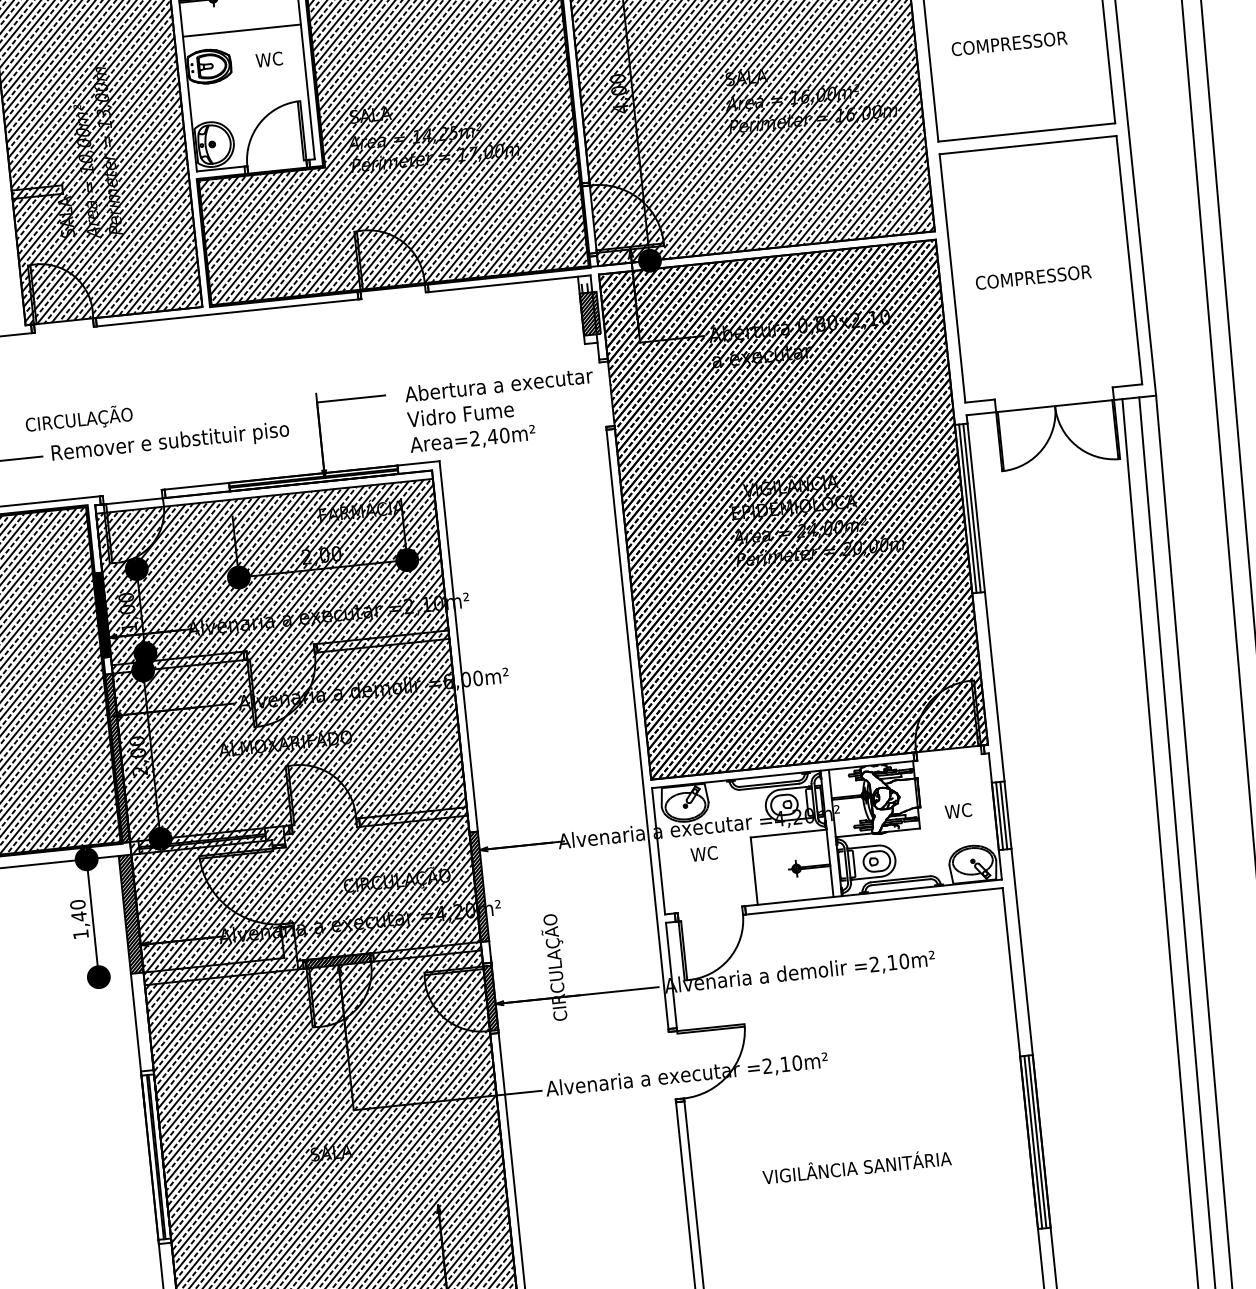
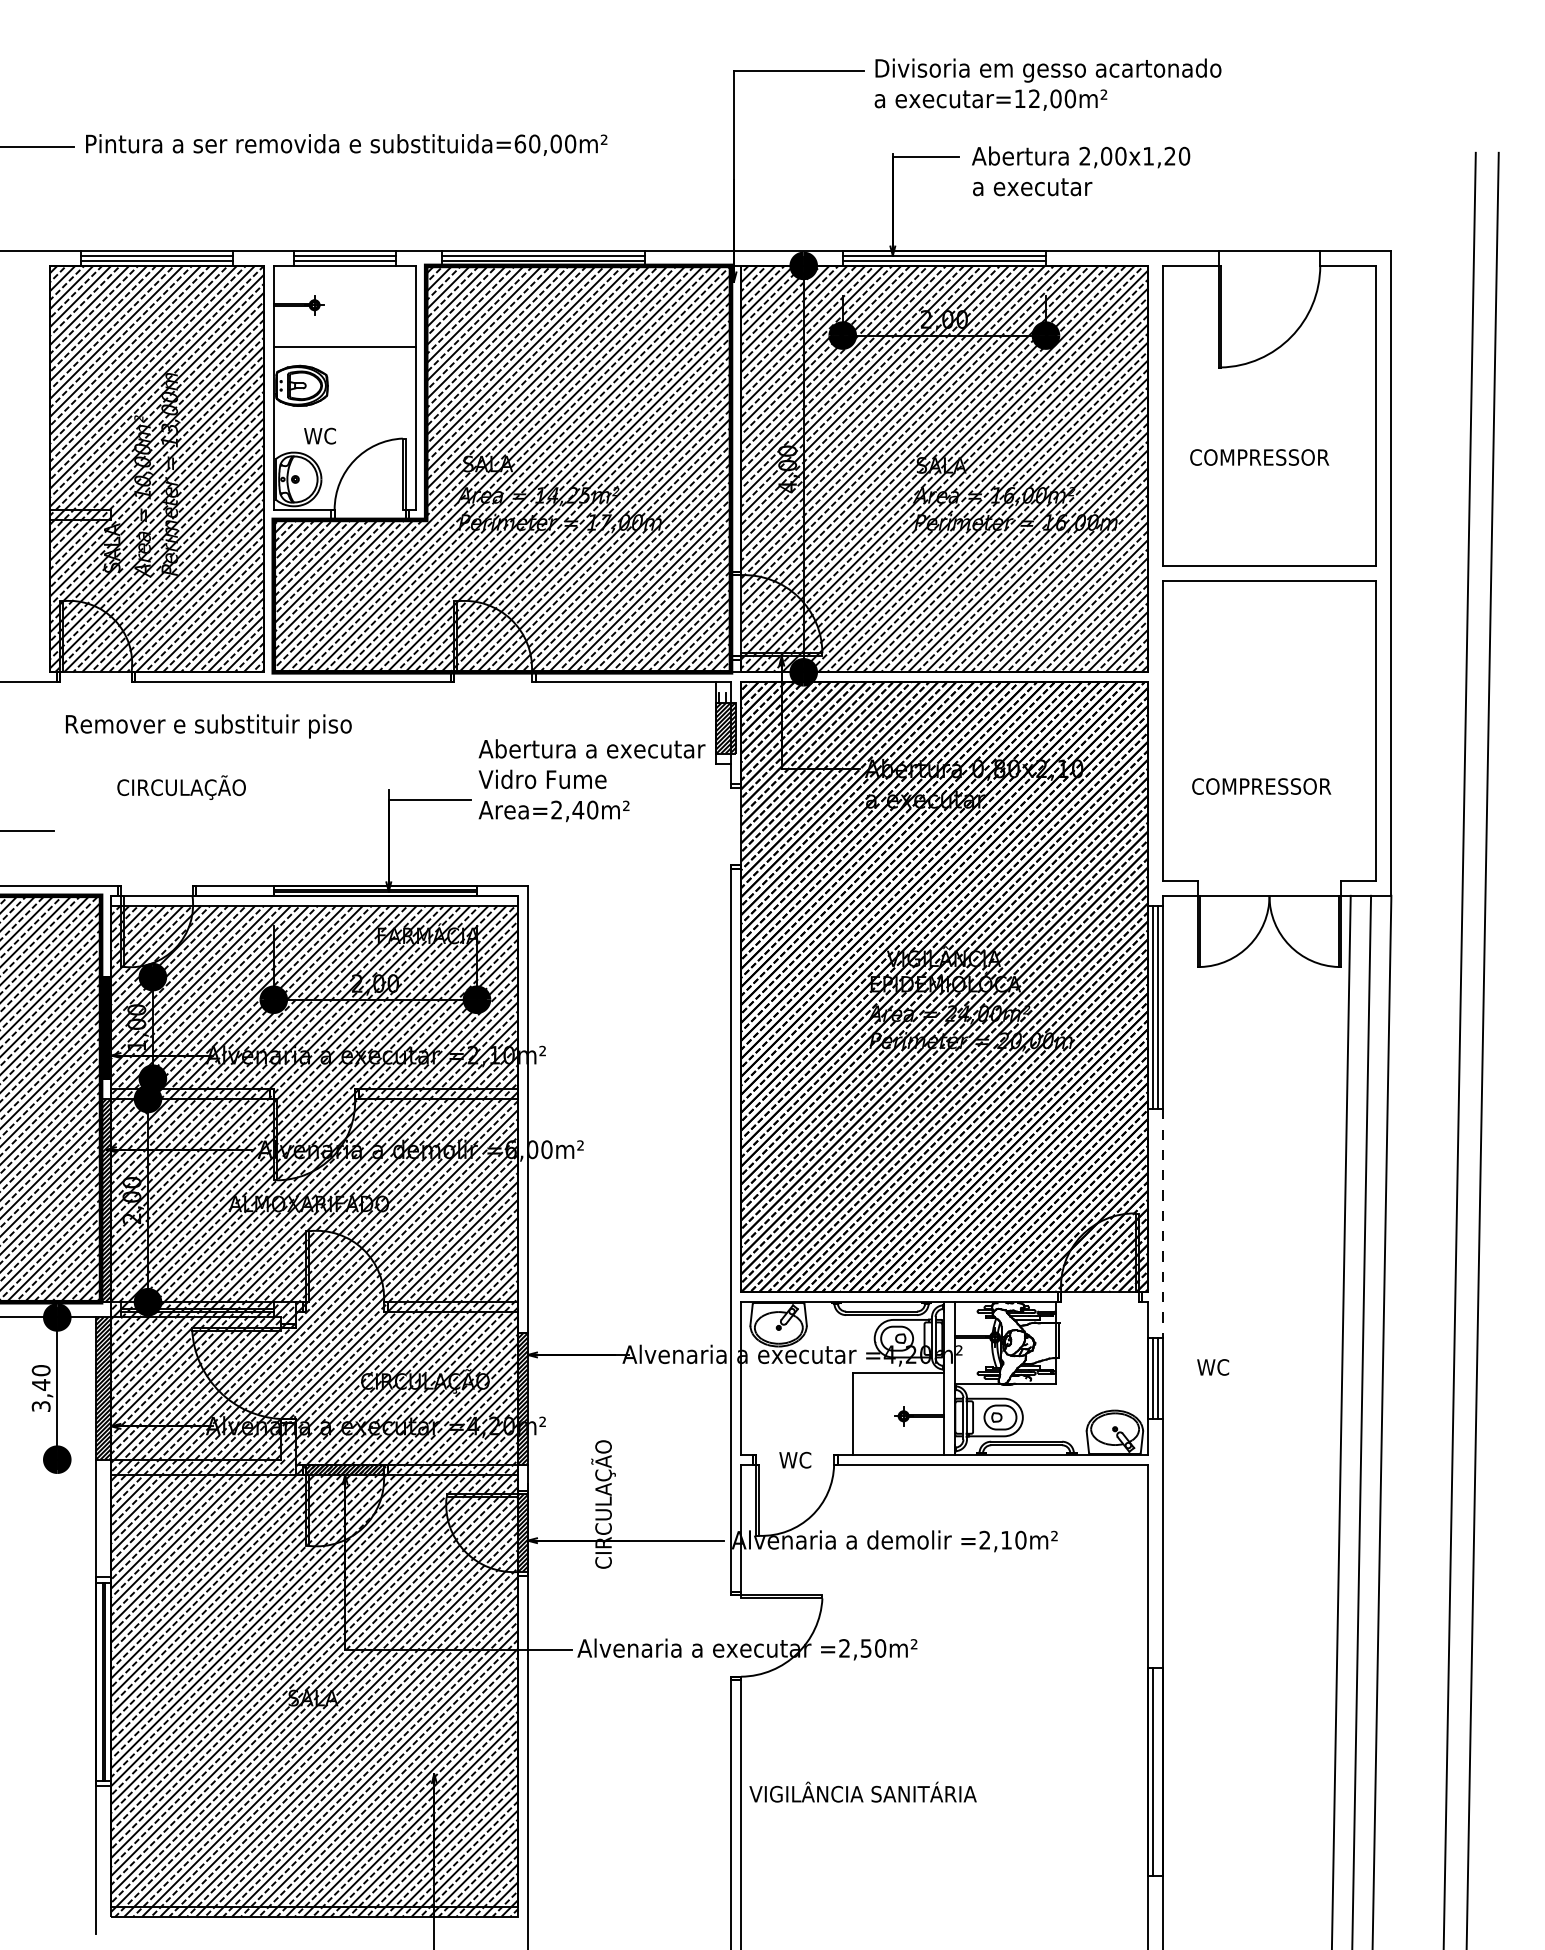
text: (268, 59) -> (319, 435), moved
text: (1033, 277) -> (1261, 786), moved
text: (501, 411) -> (591, 780), moved
text: (79, 419) -> (181, 787), moved
text: (170, 442) -> (208, 726), moved
line: (994, 686) -> (1162, 1223), solid -> dashed
text: (958, 811) -> (1213, 1367), moved
text: (704, 853) -> (795, 1459), moved
text: (80, 934) -> (40, 1406), 1,40 -> 3,40
text: (784, 1064) -> (865, 1648), =2,10m² -> =2,50m²
line: (1037, 1141) -> (1157, 1771), removed
text: (856, 1165) -> (862, 1791), moved

